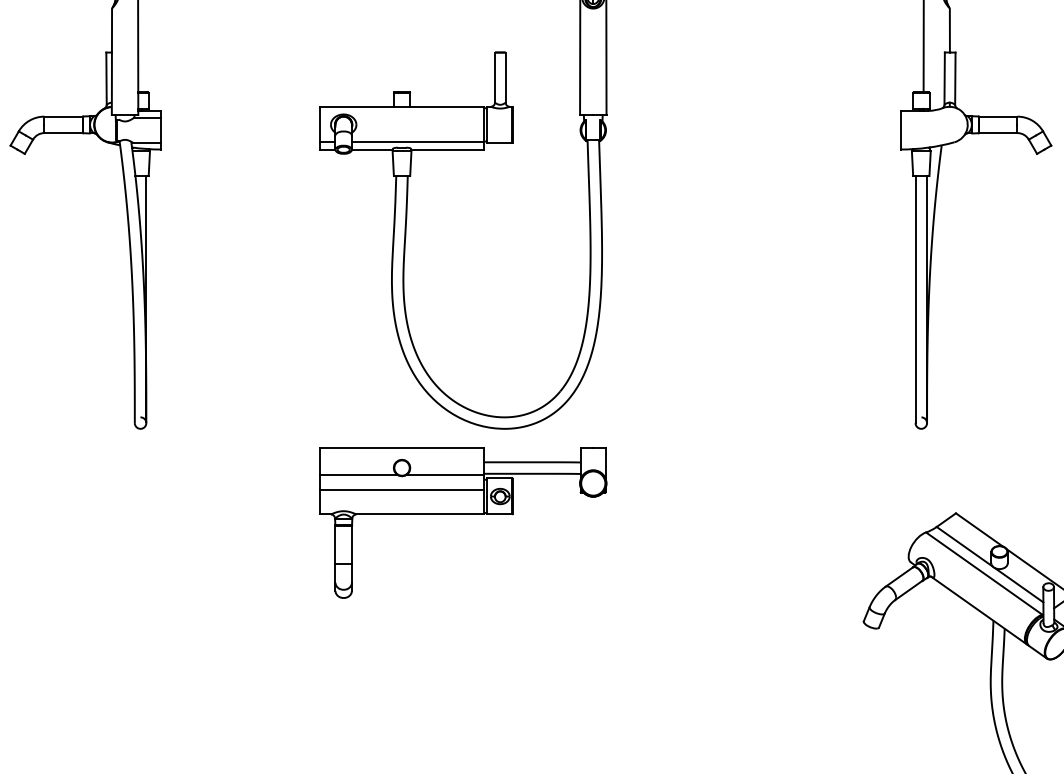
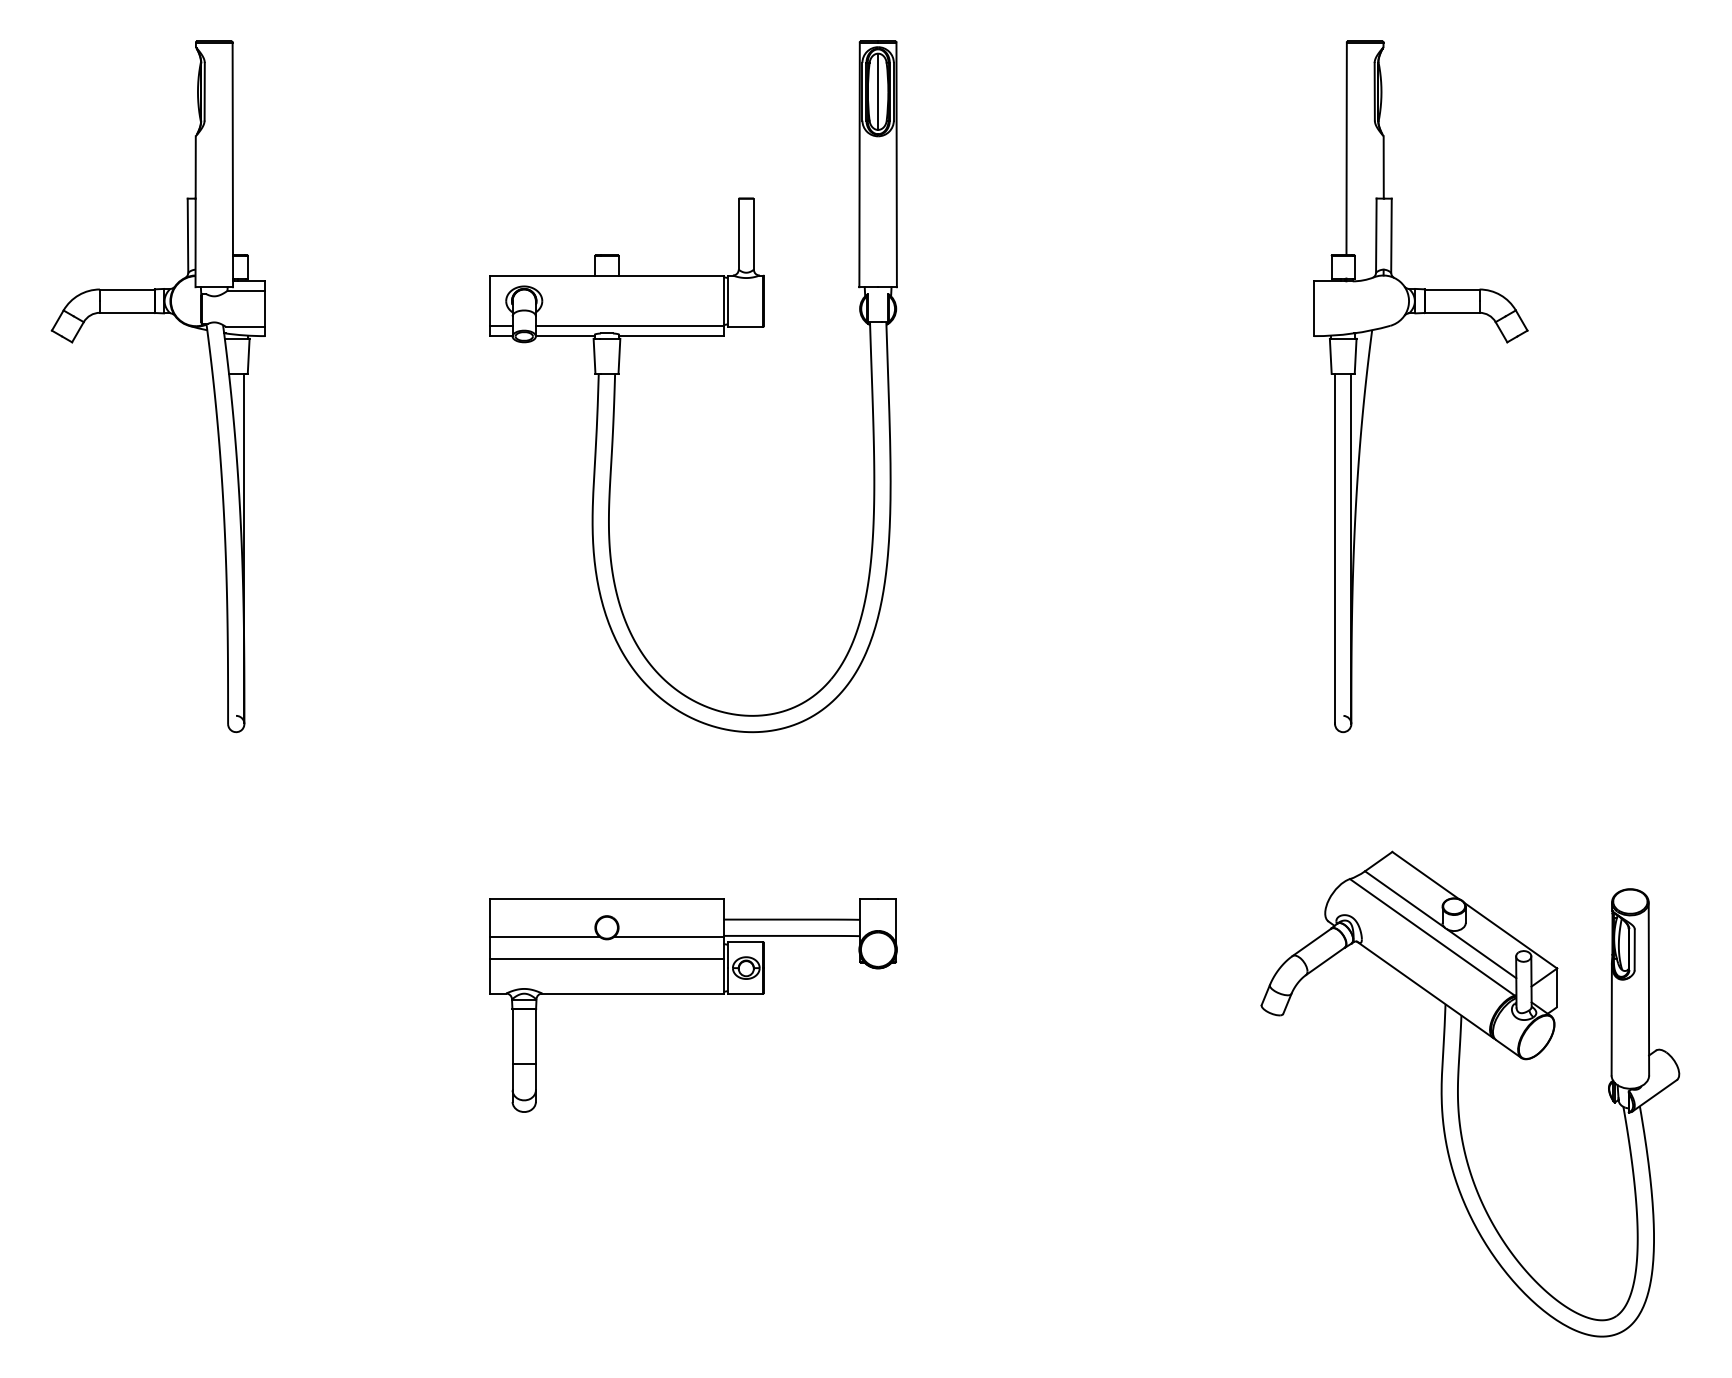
part: (463, 515) -> (693, 994), moved

